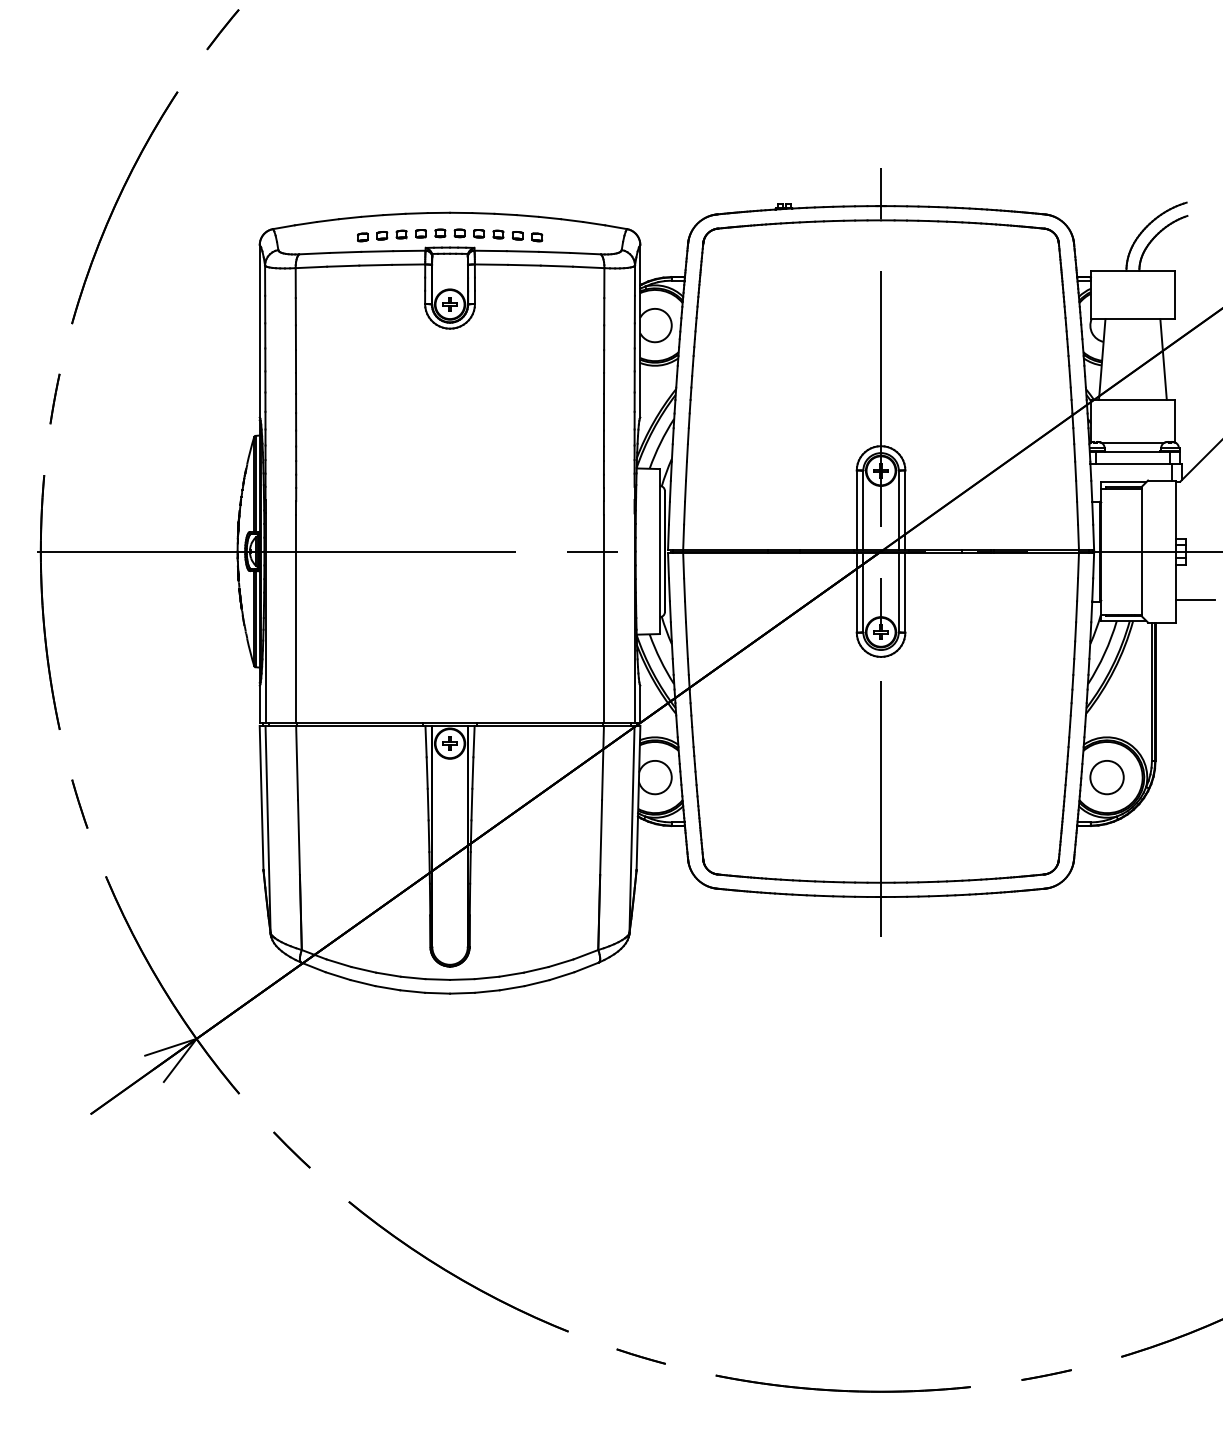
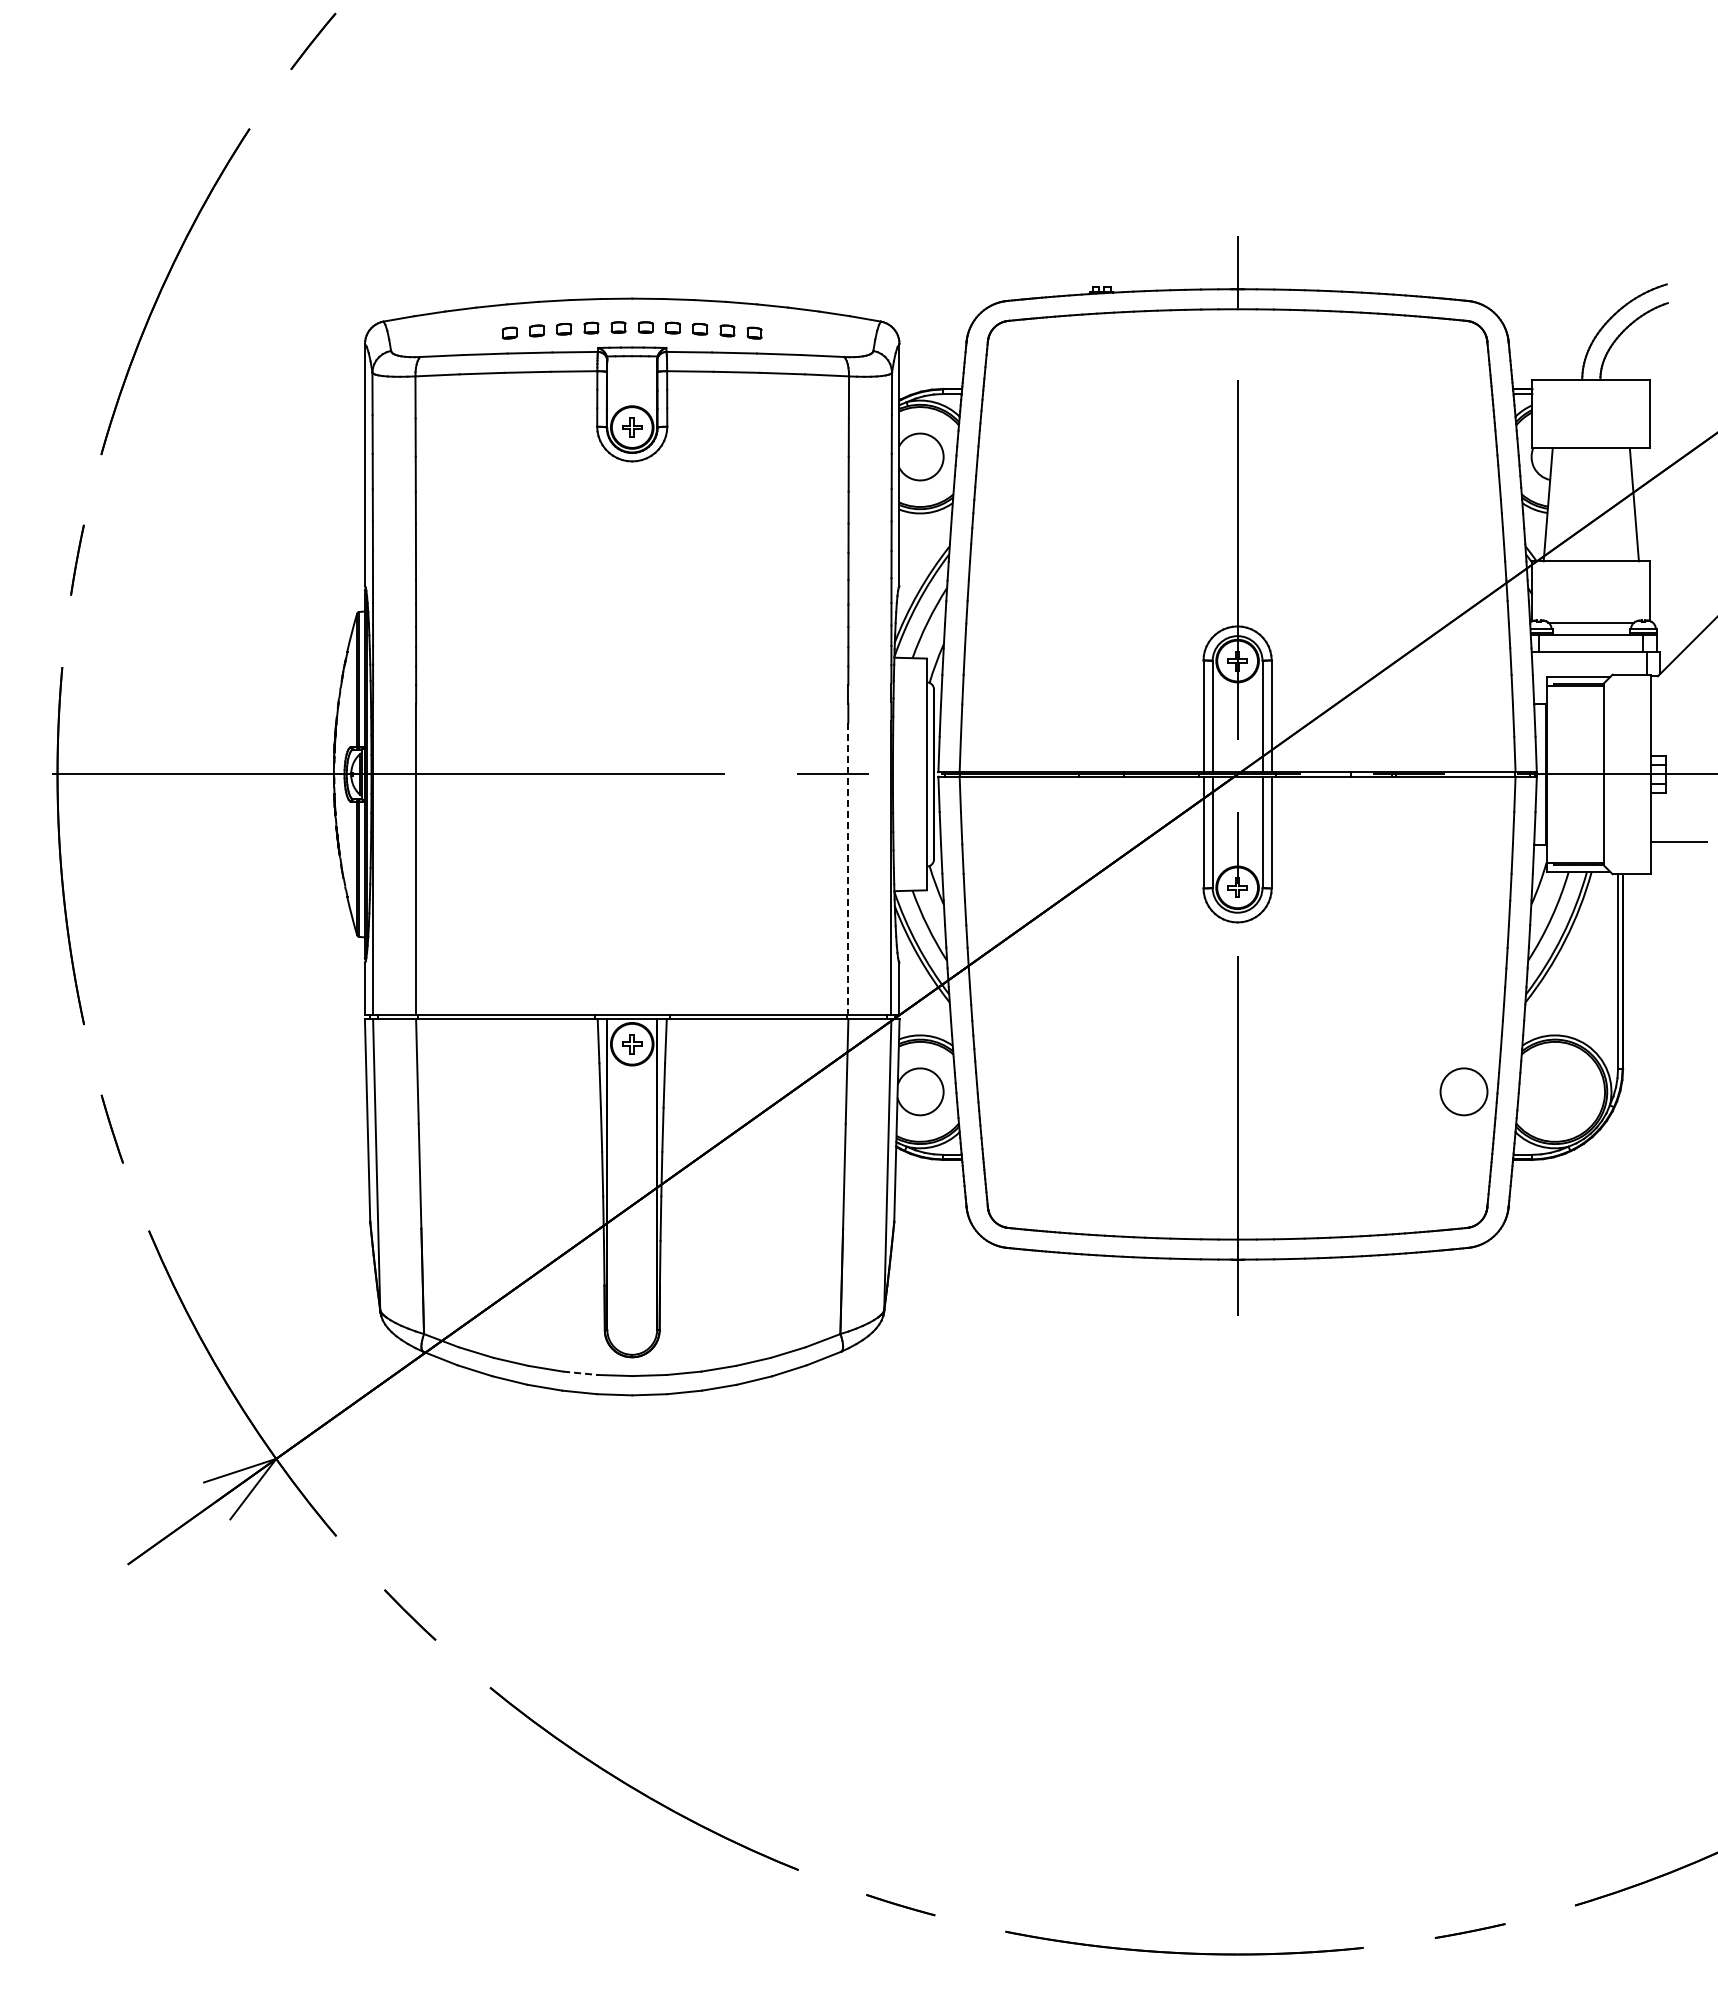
line: (604, 619) -> (848, 869), solid -> dashed
circle: (1106, 777) -> (1463, 1091), moved
line: (413, 978) -> (580, 1373), solid -> dashed

